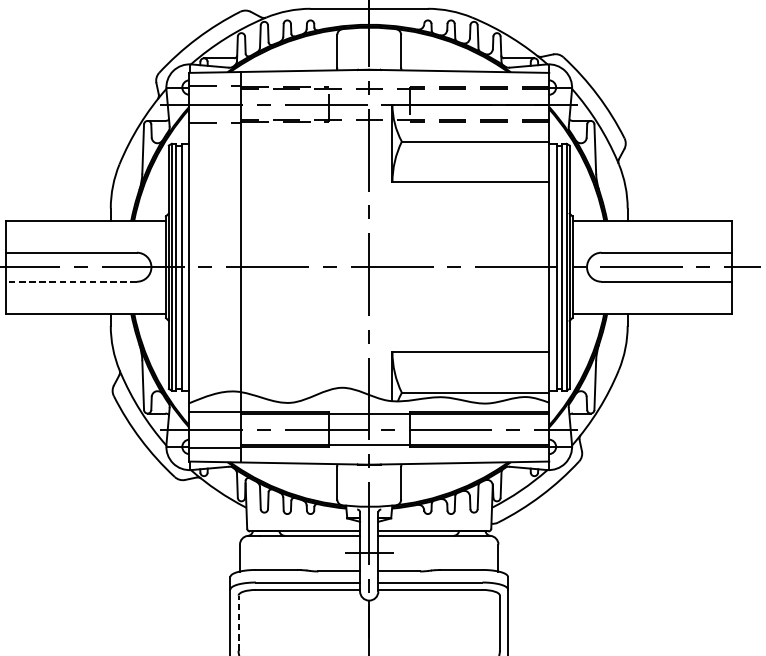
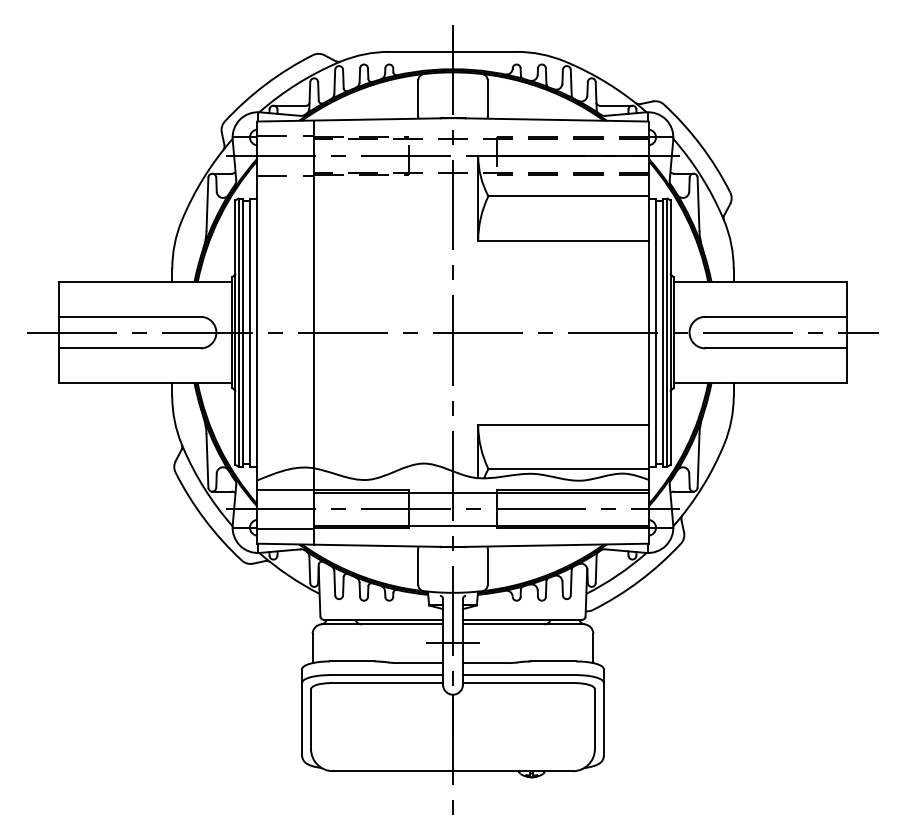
line: (71, 281) -> (129, 348), dashed -> solid
line: (238, 623) -> (311, 719), dashed -> solid

